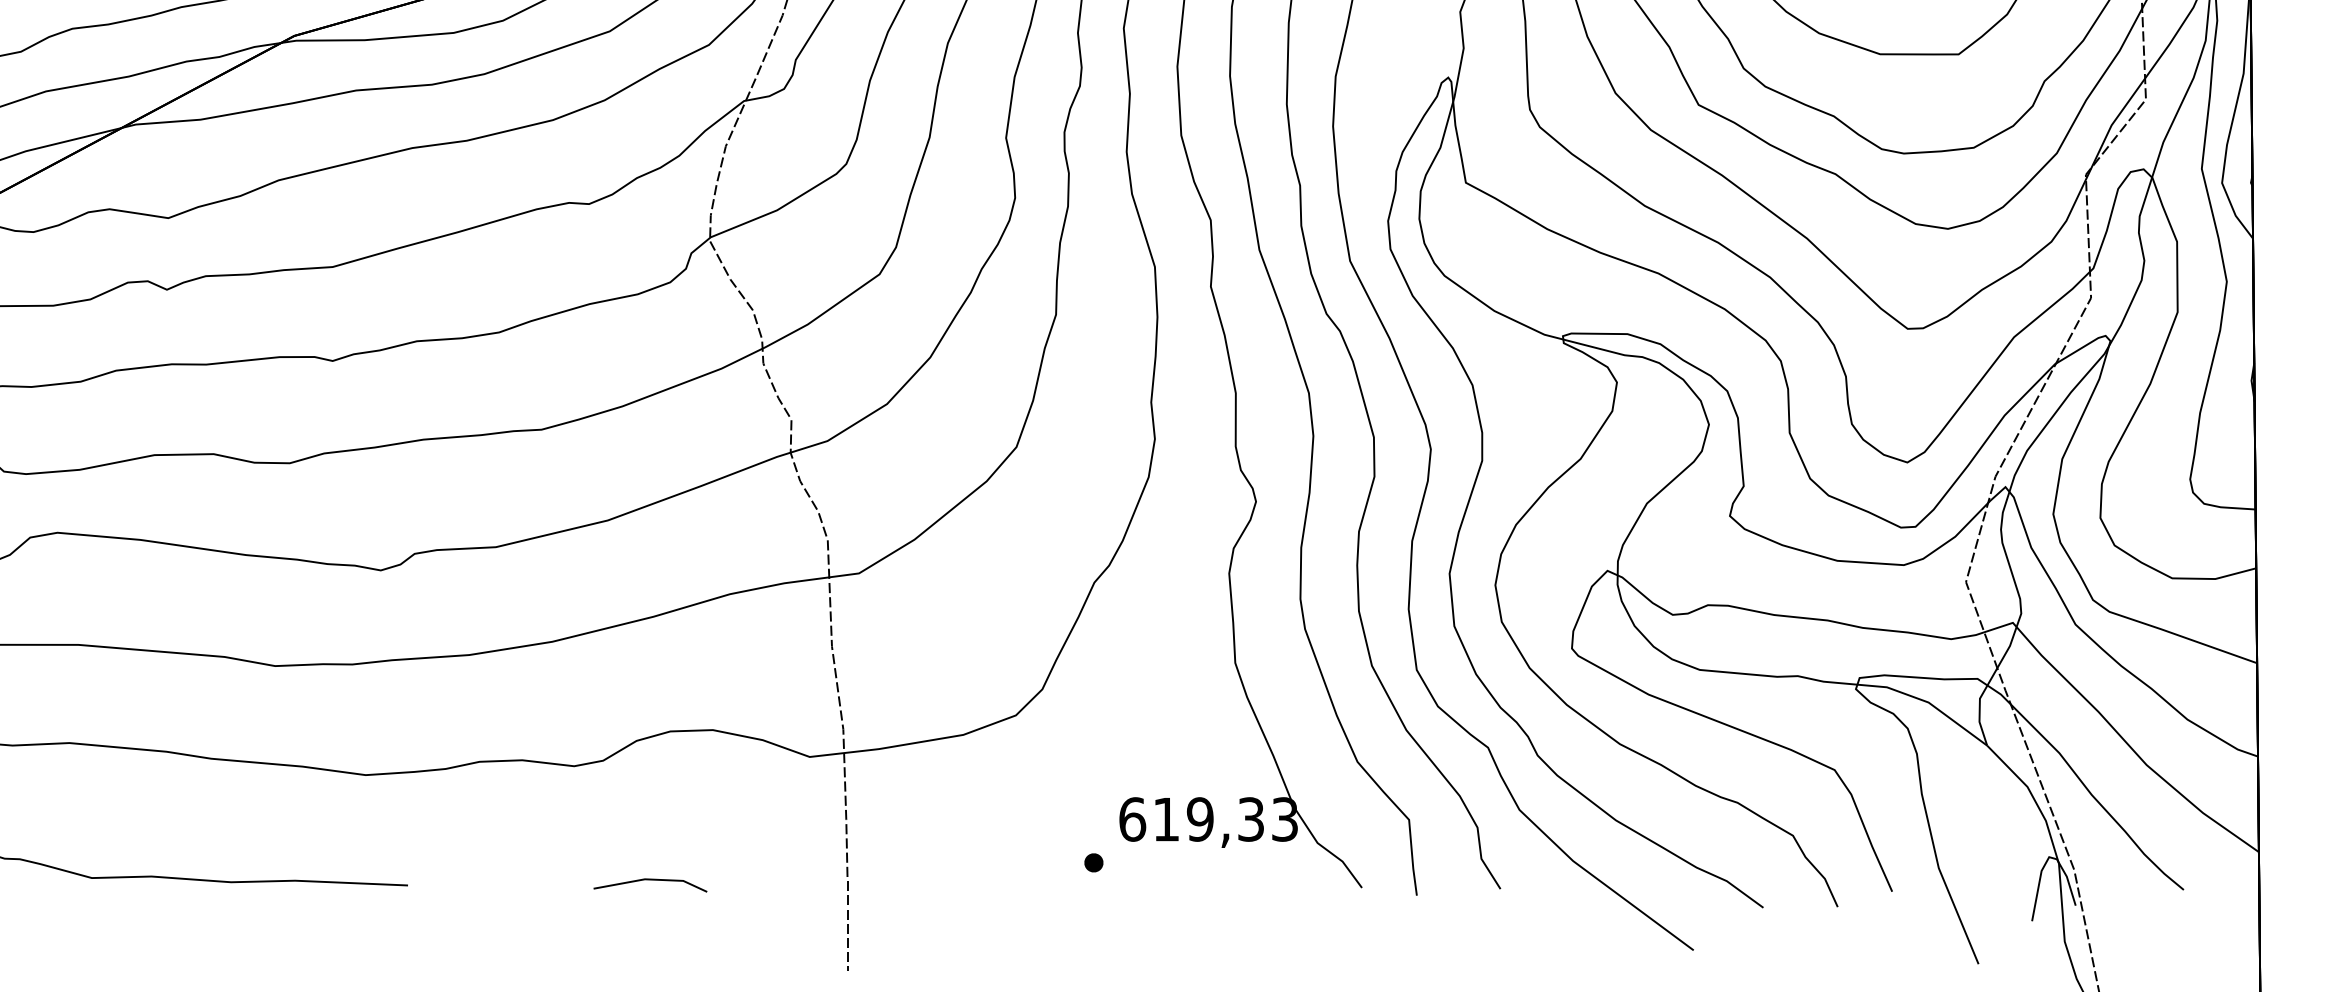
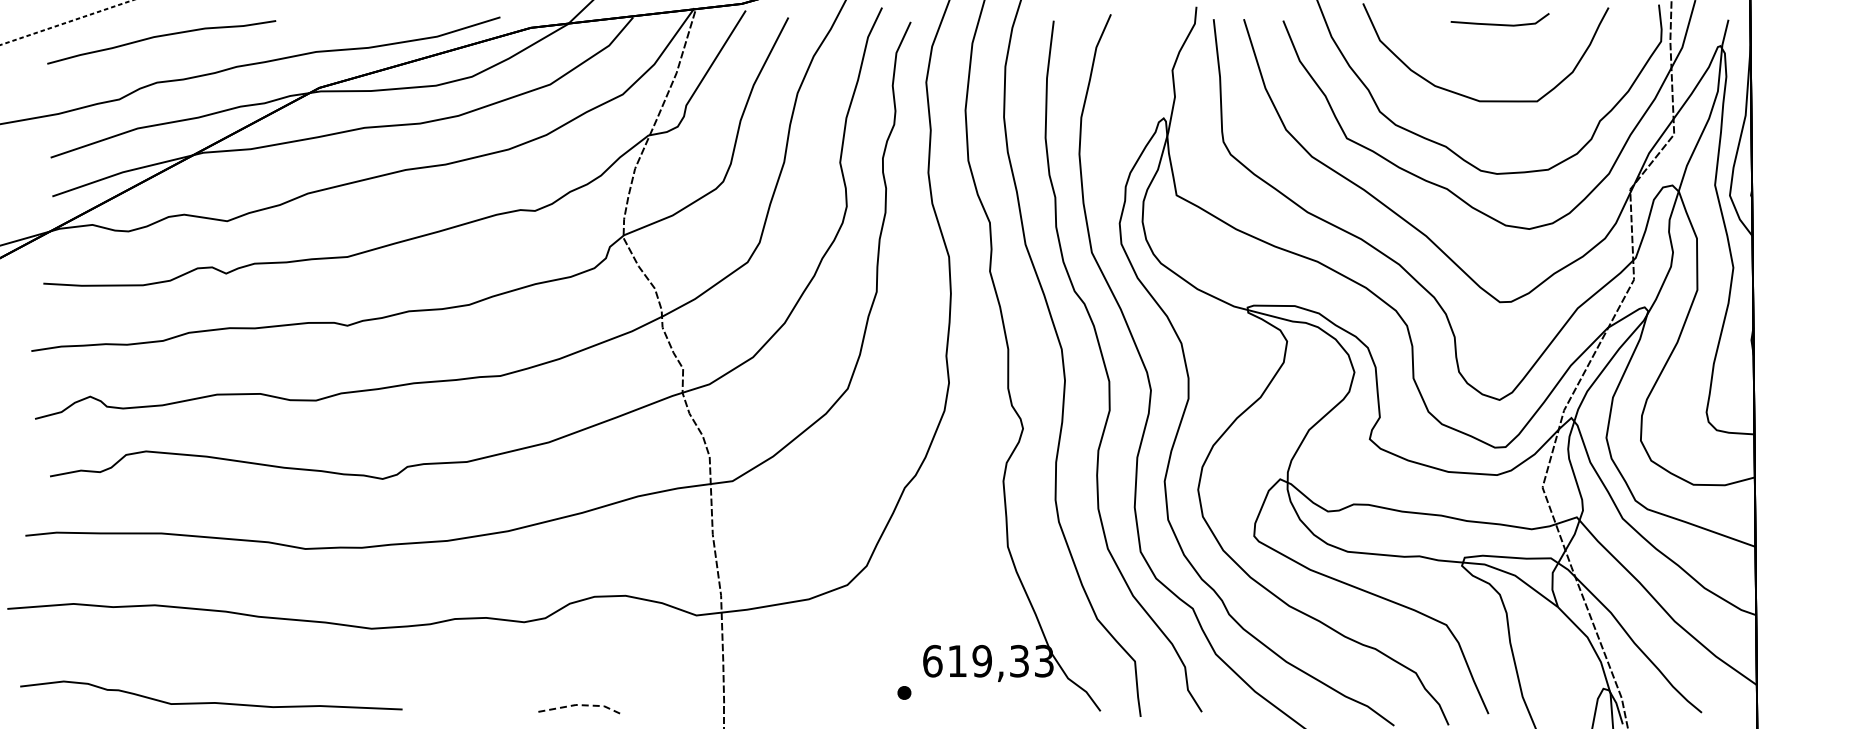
line: (651, 880) -> (580, 705), solid -> dashed

